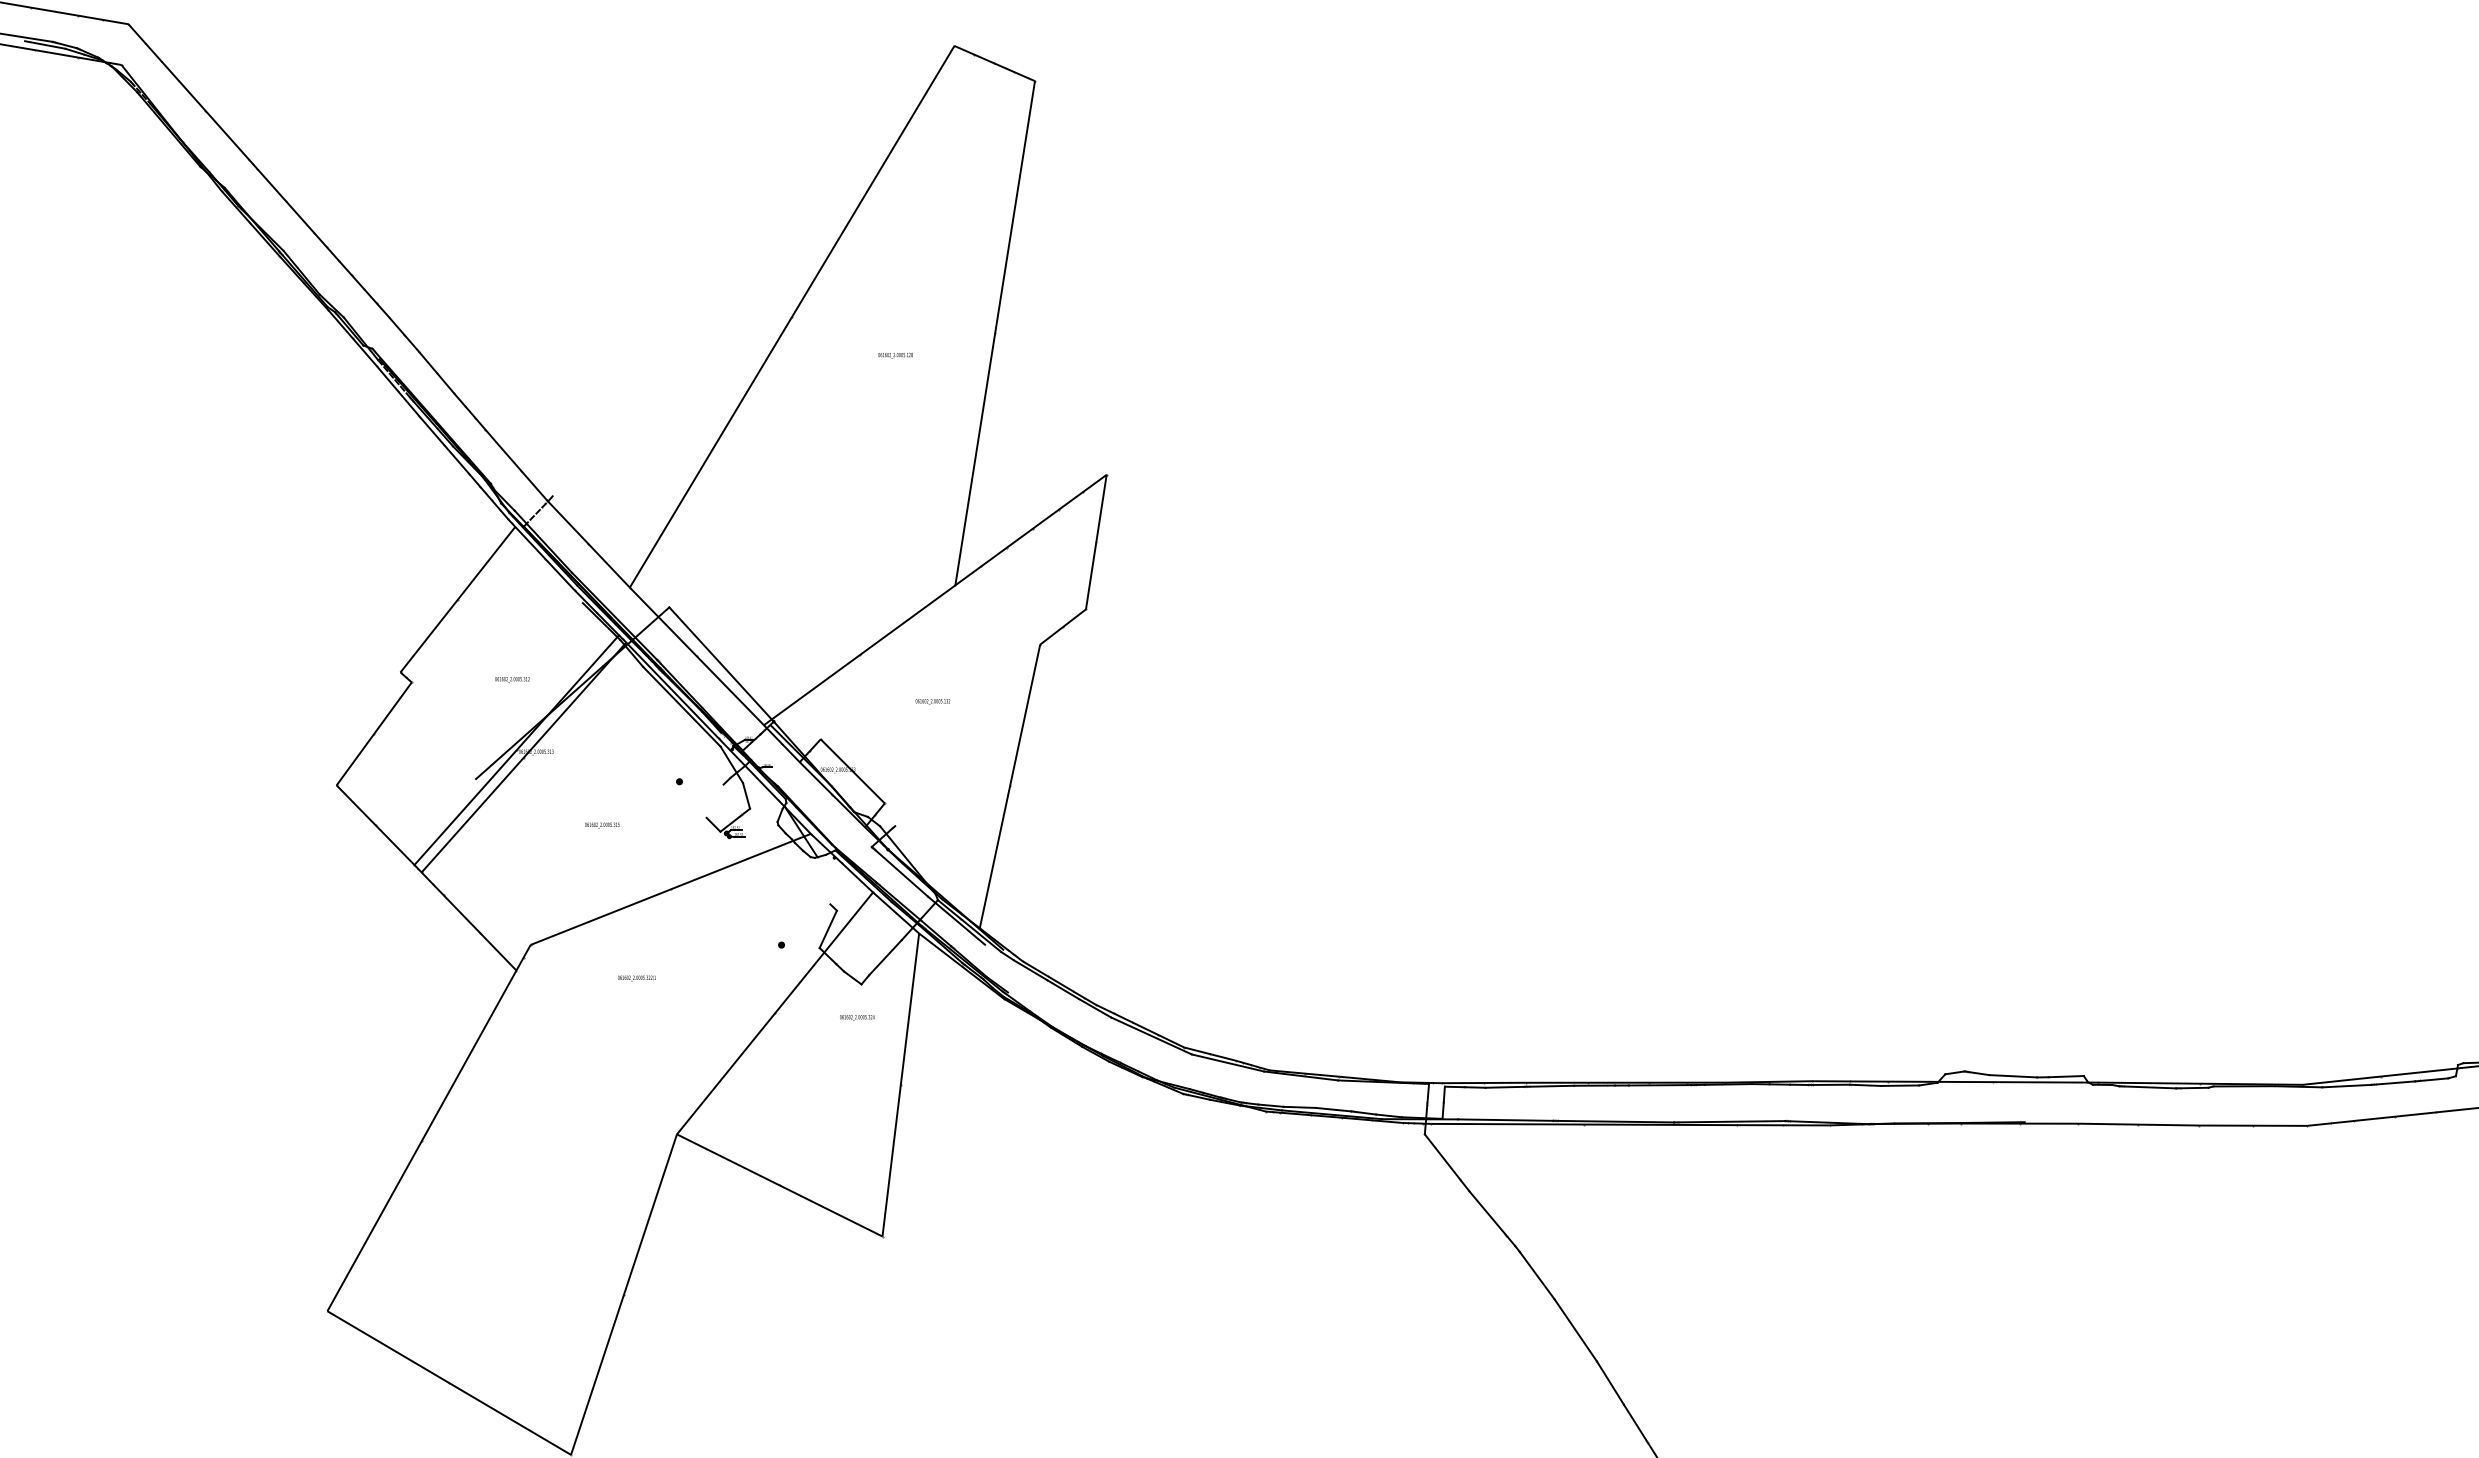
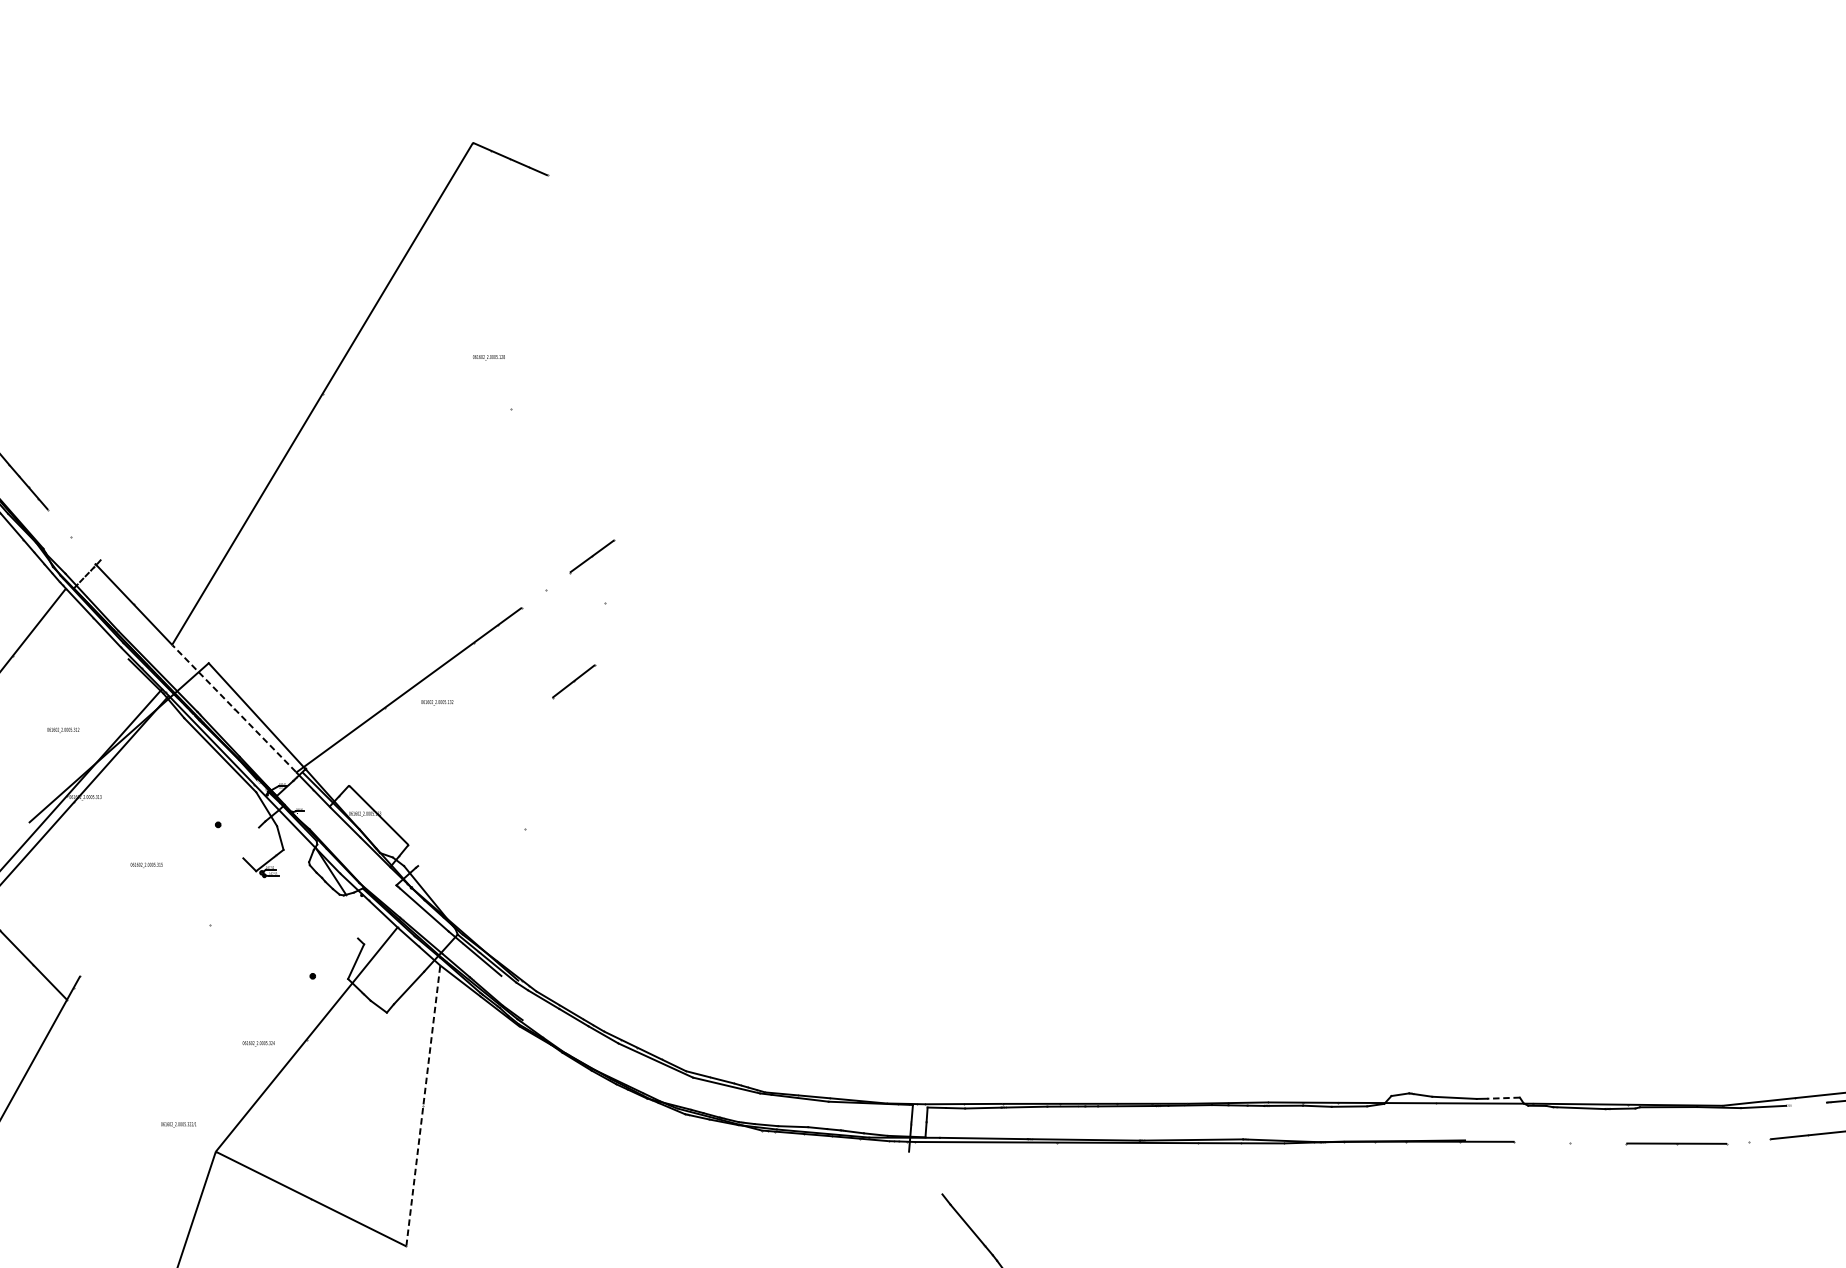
line: (994, 333) -> (510, 409), removed
text: (895, 355) -> (488, 357), moved
line: (521, 470) -> (71, 536), removed
line: (1032, 528) -> (545, 590), removed
line: (1096, 541) -> (604, 602), removed
line: (696, 656) -> (233, 708), solid -> dashed
text: (932, 701) -> (436, 702), moved
line: (1009, 786) -> (524, 829), removed
line: (670, 889) -> (209, 924), removed
text: (636, 978) -> (178, 1124), moved
text: (857, 1017) -> (258, 1043), moved
line: (2066, 1076) -> (1503, 1098), solid -> dashed
line: (2393, 1082) -> (1806, 1103), removed
line: (900, 1085) -> (423, 1106), solid -> dashed
line: (2330, 1123) -> (1748, 1141), removed
line: (2137, 1124) -> (1569, 1142), removed
line: (1442, 1157) -> (925, 1173), removed

